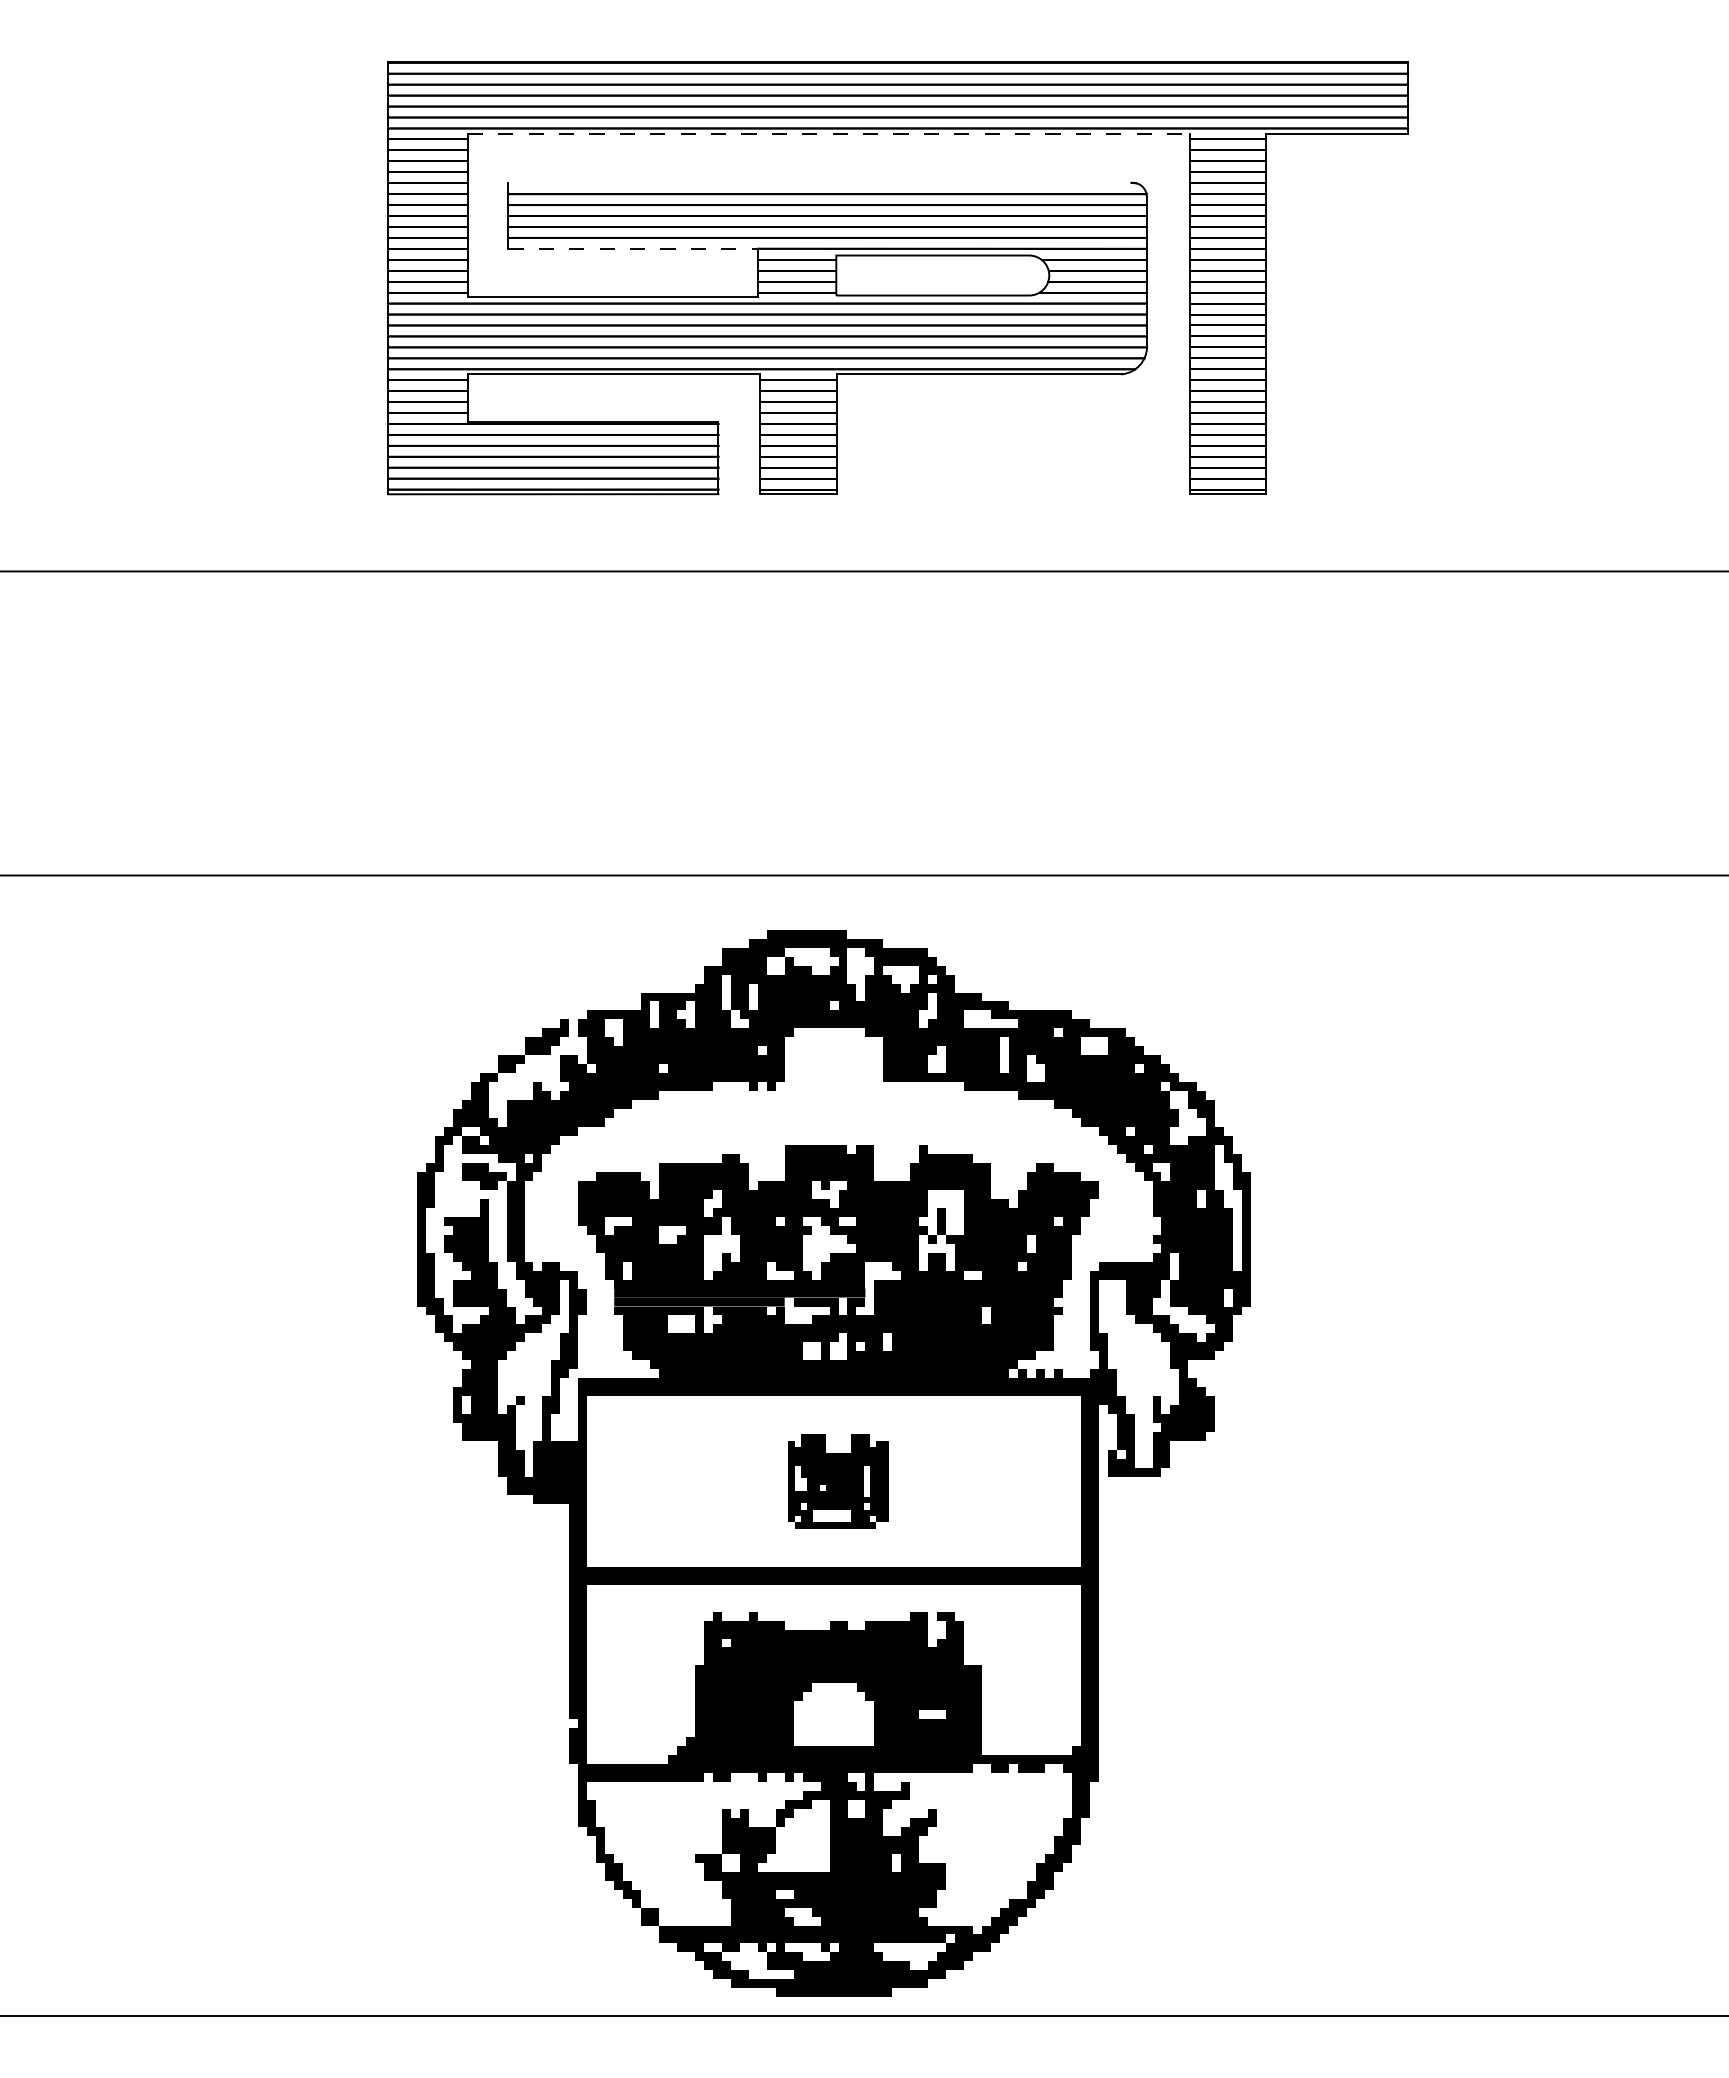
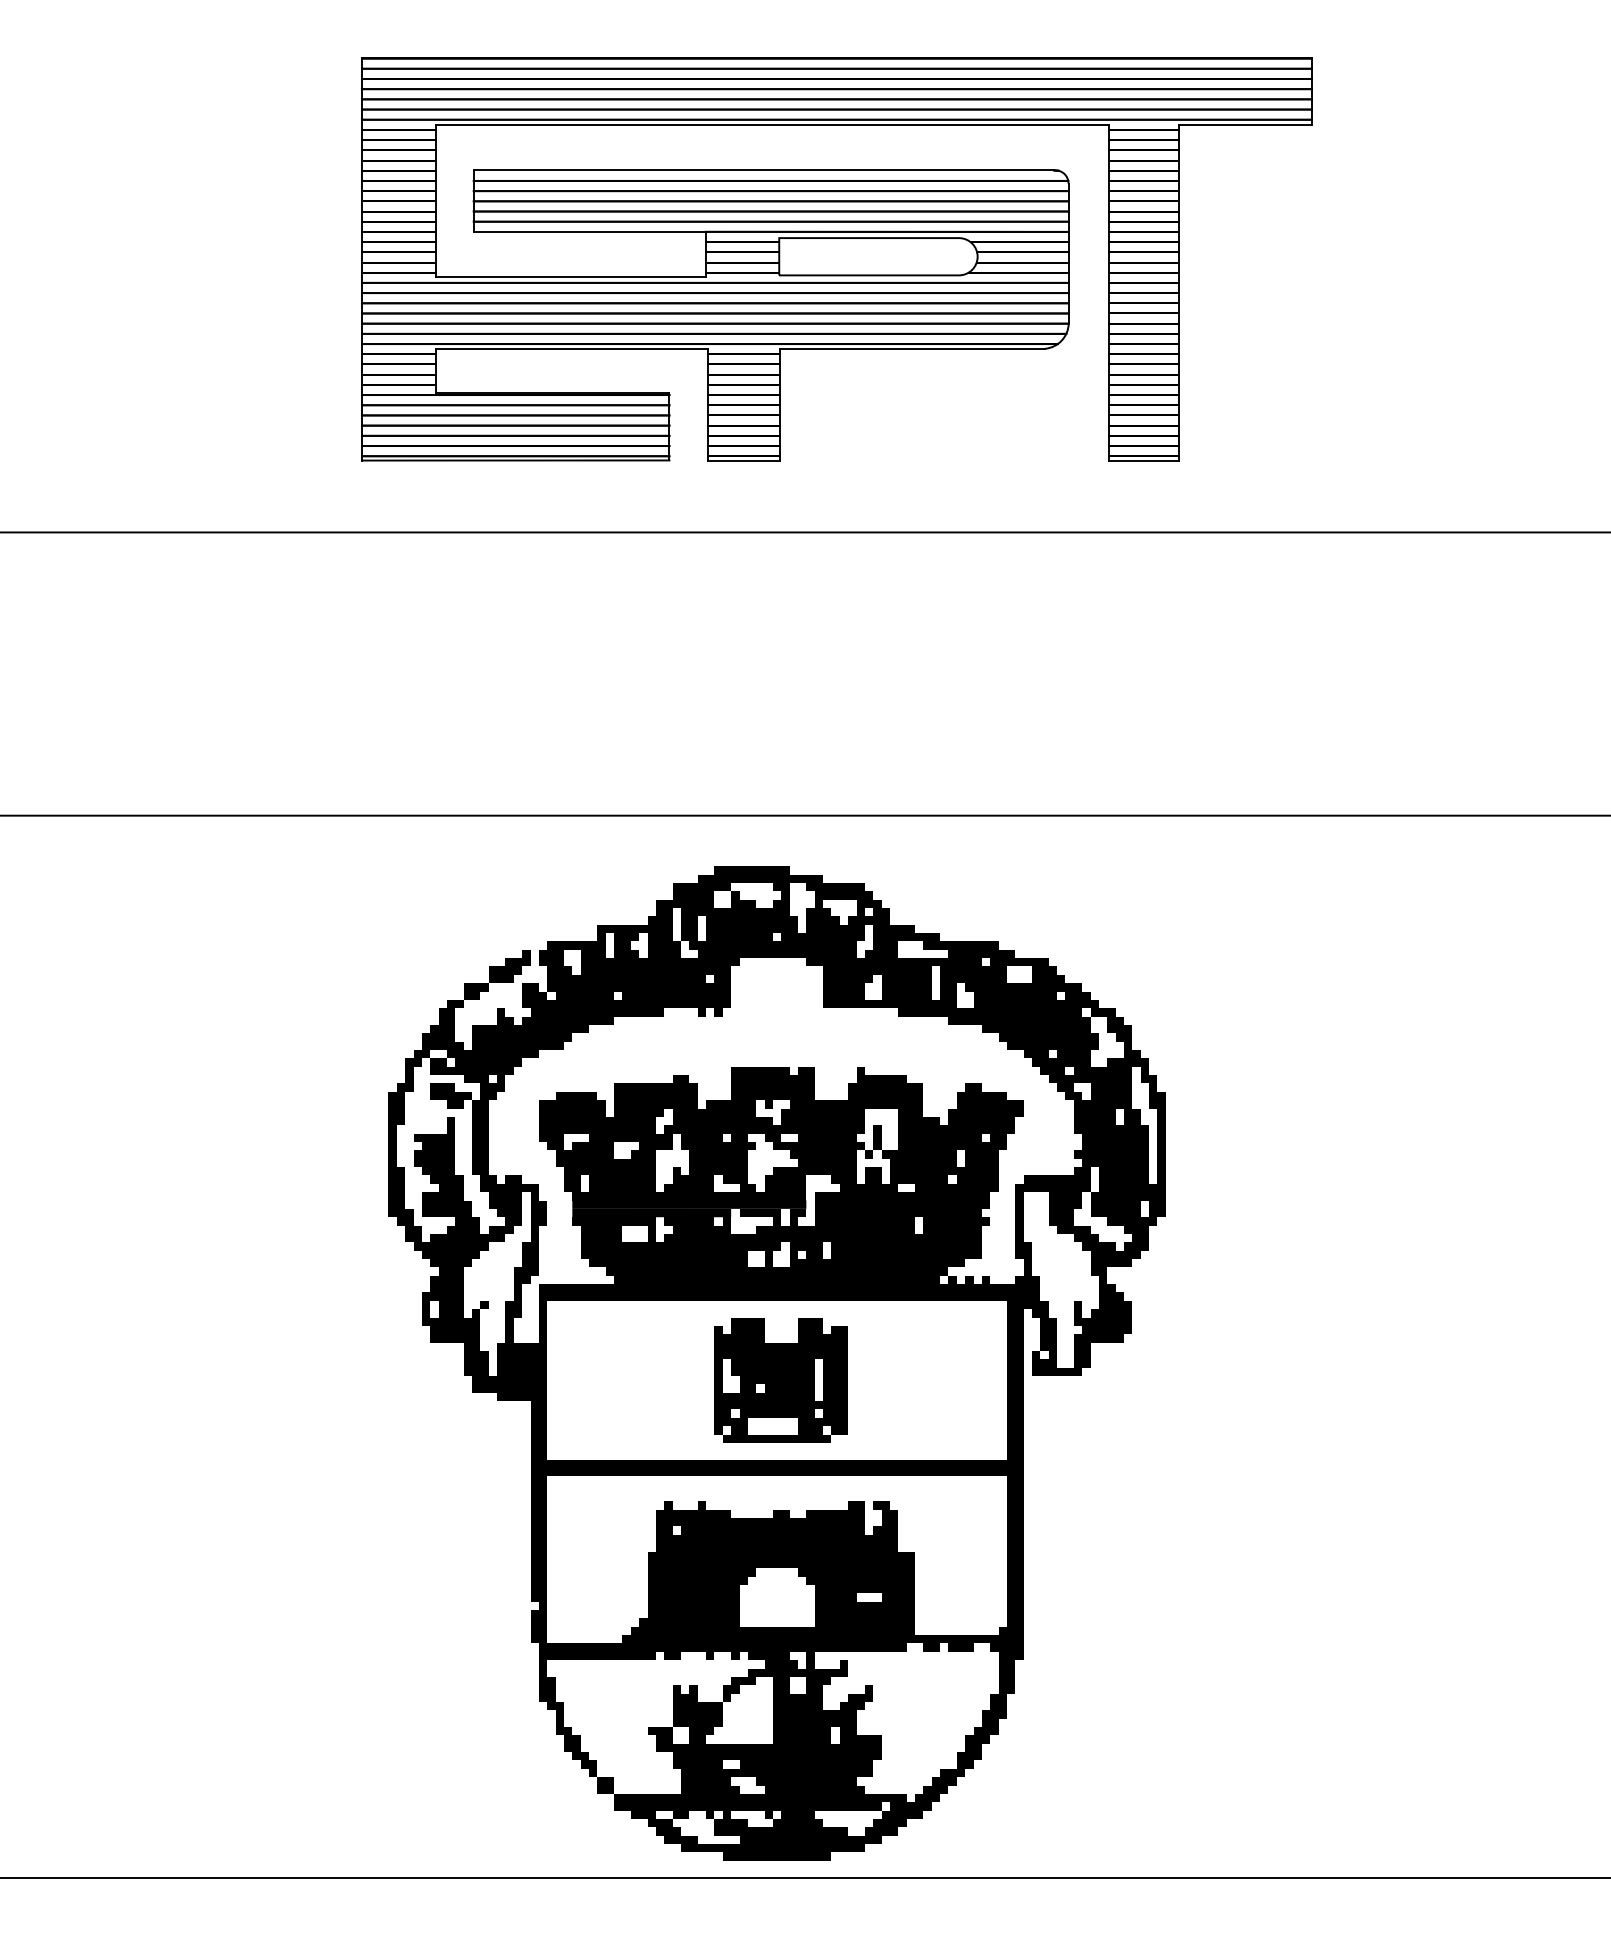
line: (829, 134) -> (772, 125), dashed -> solid
line: (819, 182) -> (763, 170), added
line: (633, 248) -> (590, 231), dashed -> solid
part: (838, 1481) -> (781, 1380), size x1.43

